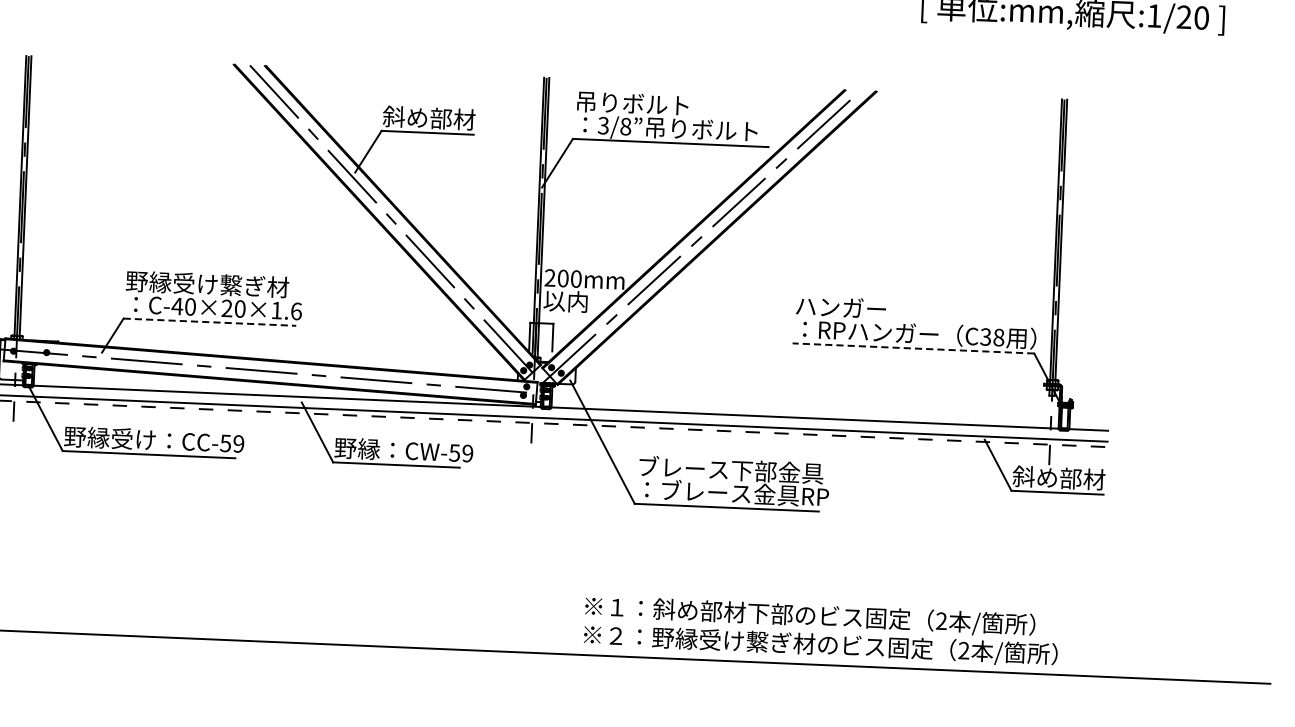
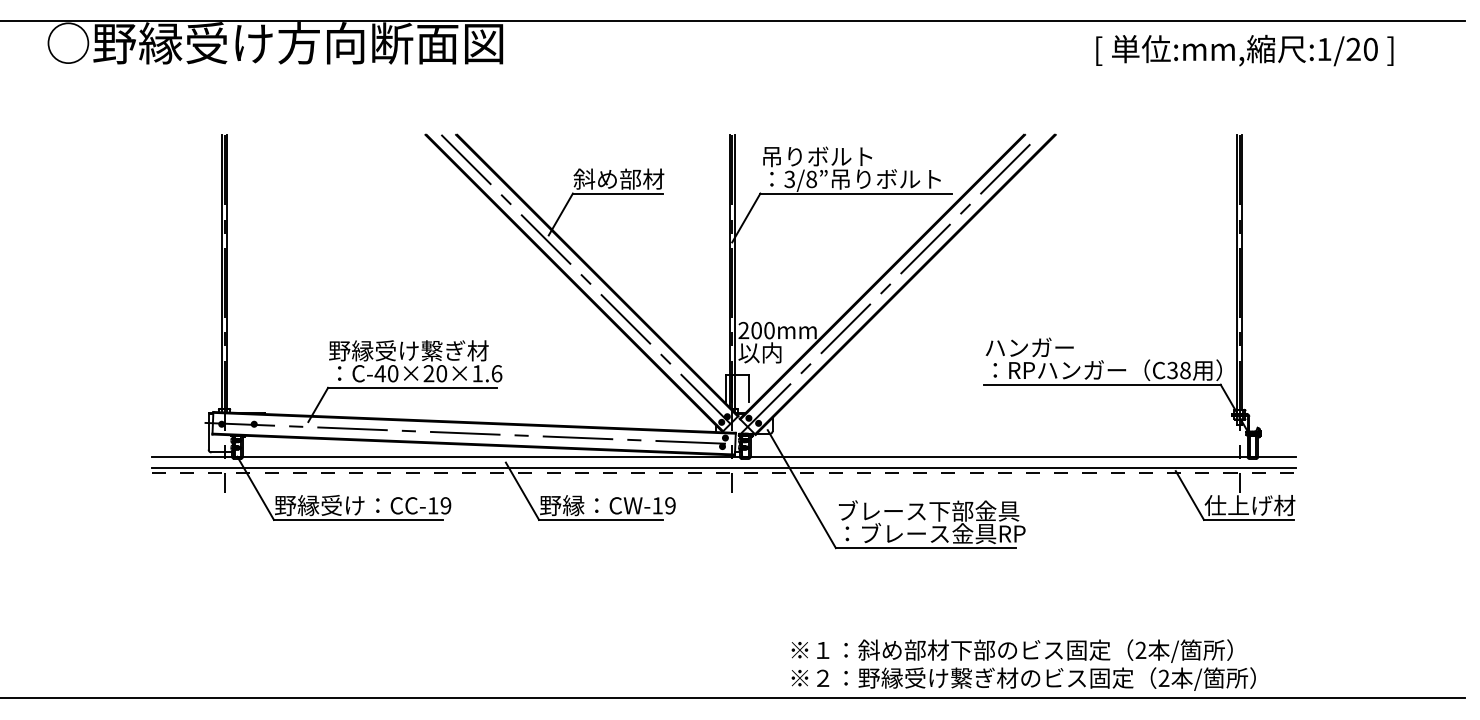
line: (209, 321) -> (412, 387), dashed -> solid
line: (912, 348) -> (1101, 384), dashed -> solid
text: (225, 443) -> (432, 505), CC-59 -> CC-19
text: (454, 452) -> (657, 505), CW-59 -> CW-19
text: (1047, 477) -> (1238, 505), 斜め部材 -> 仕上げ材

